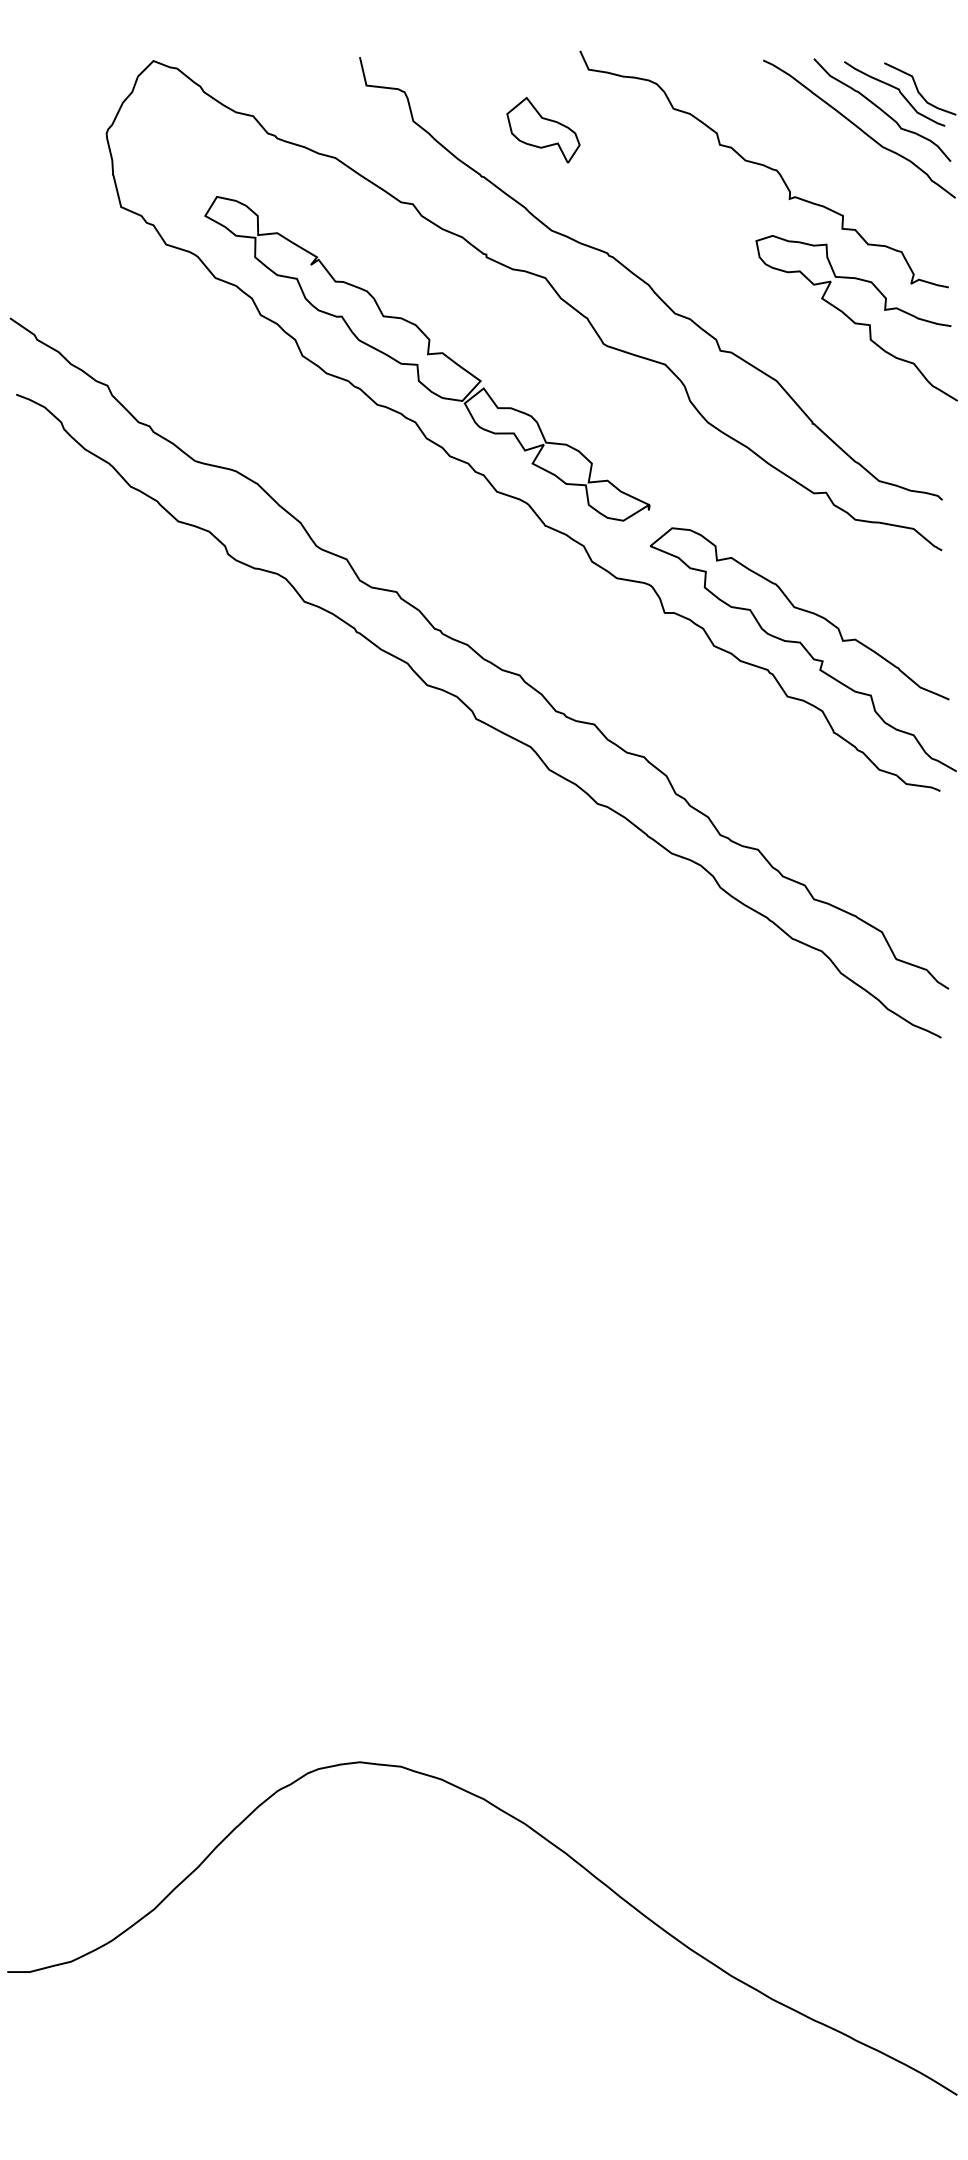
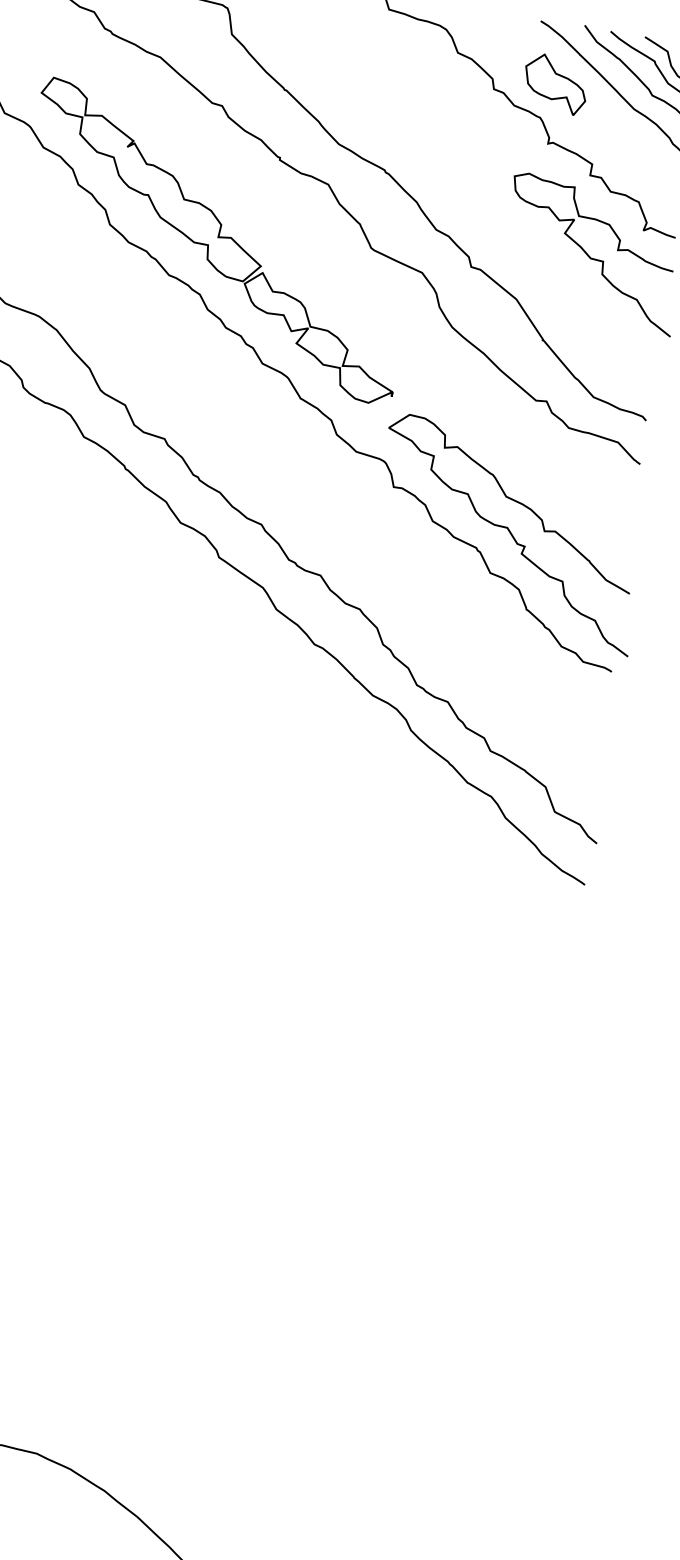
part: (543, 129) -> (555, 83), moved

